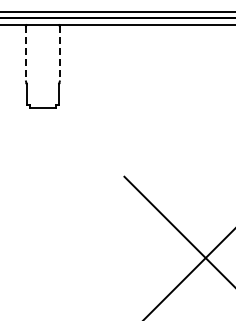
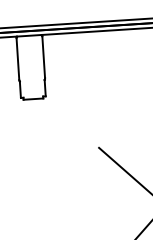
line: (26, 54) -> (18, 59), dashed -> solid
line: (59, 54) -> (43, 57), dashed -> solid

